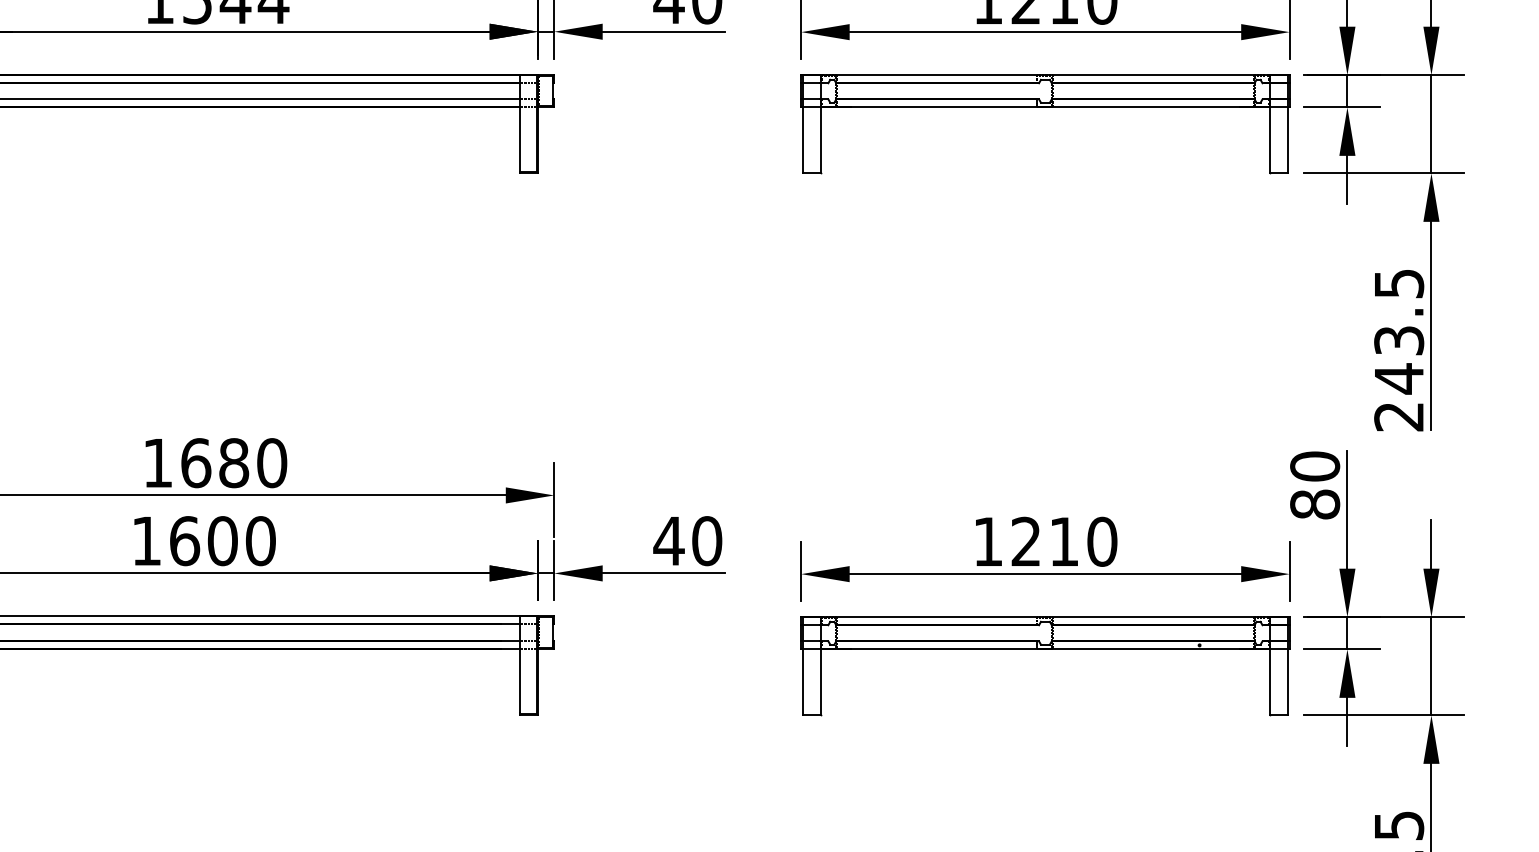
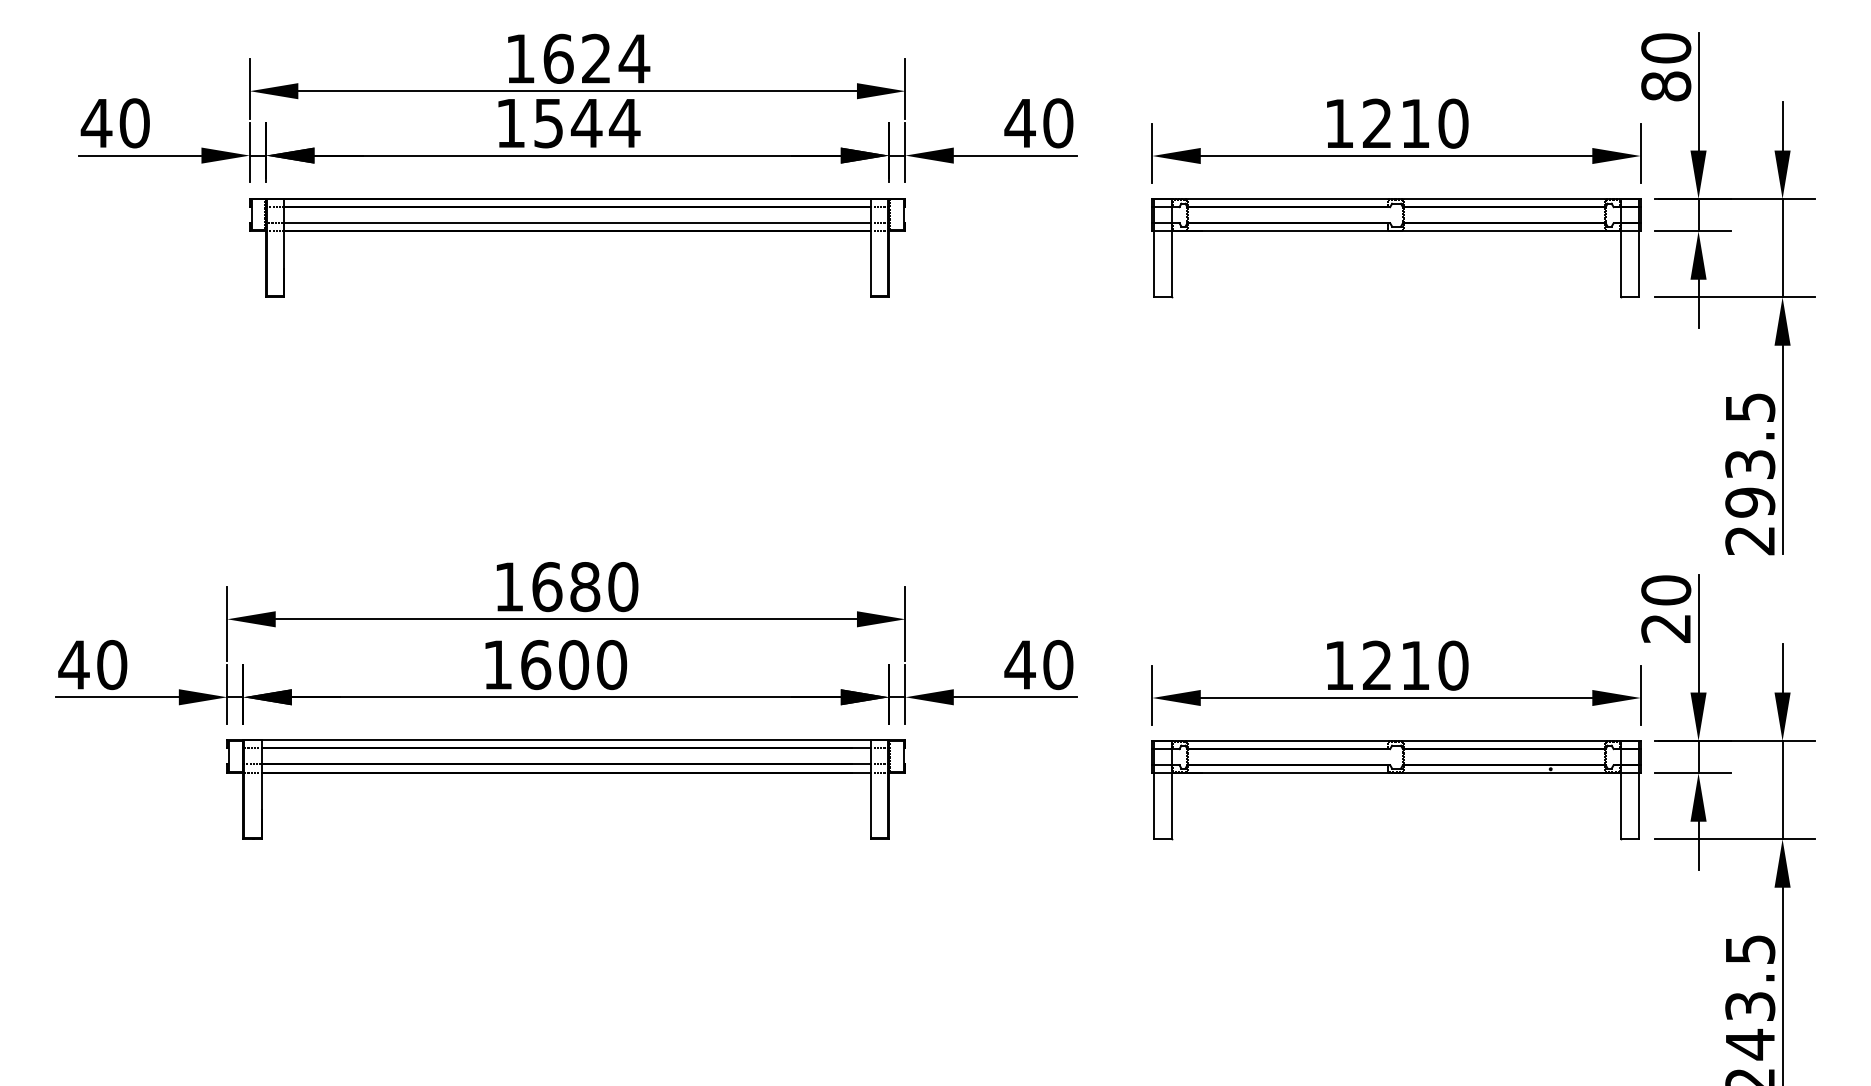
text: (1399, 378) -> (1750, 502), 243.5 -> 293.5
text: (1315, 504) -> (1666, 628), 80 -> 20

